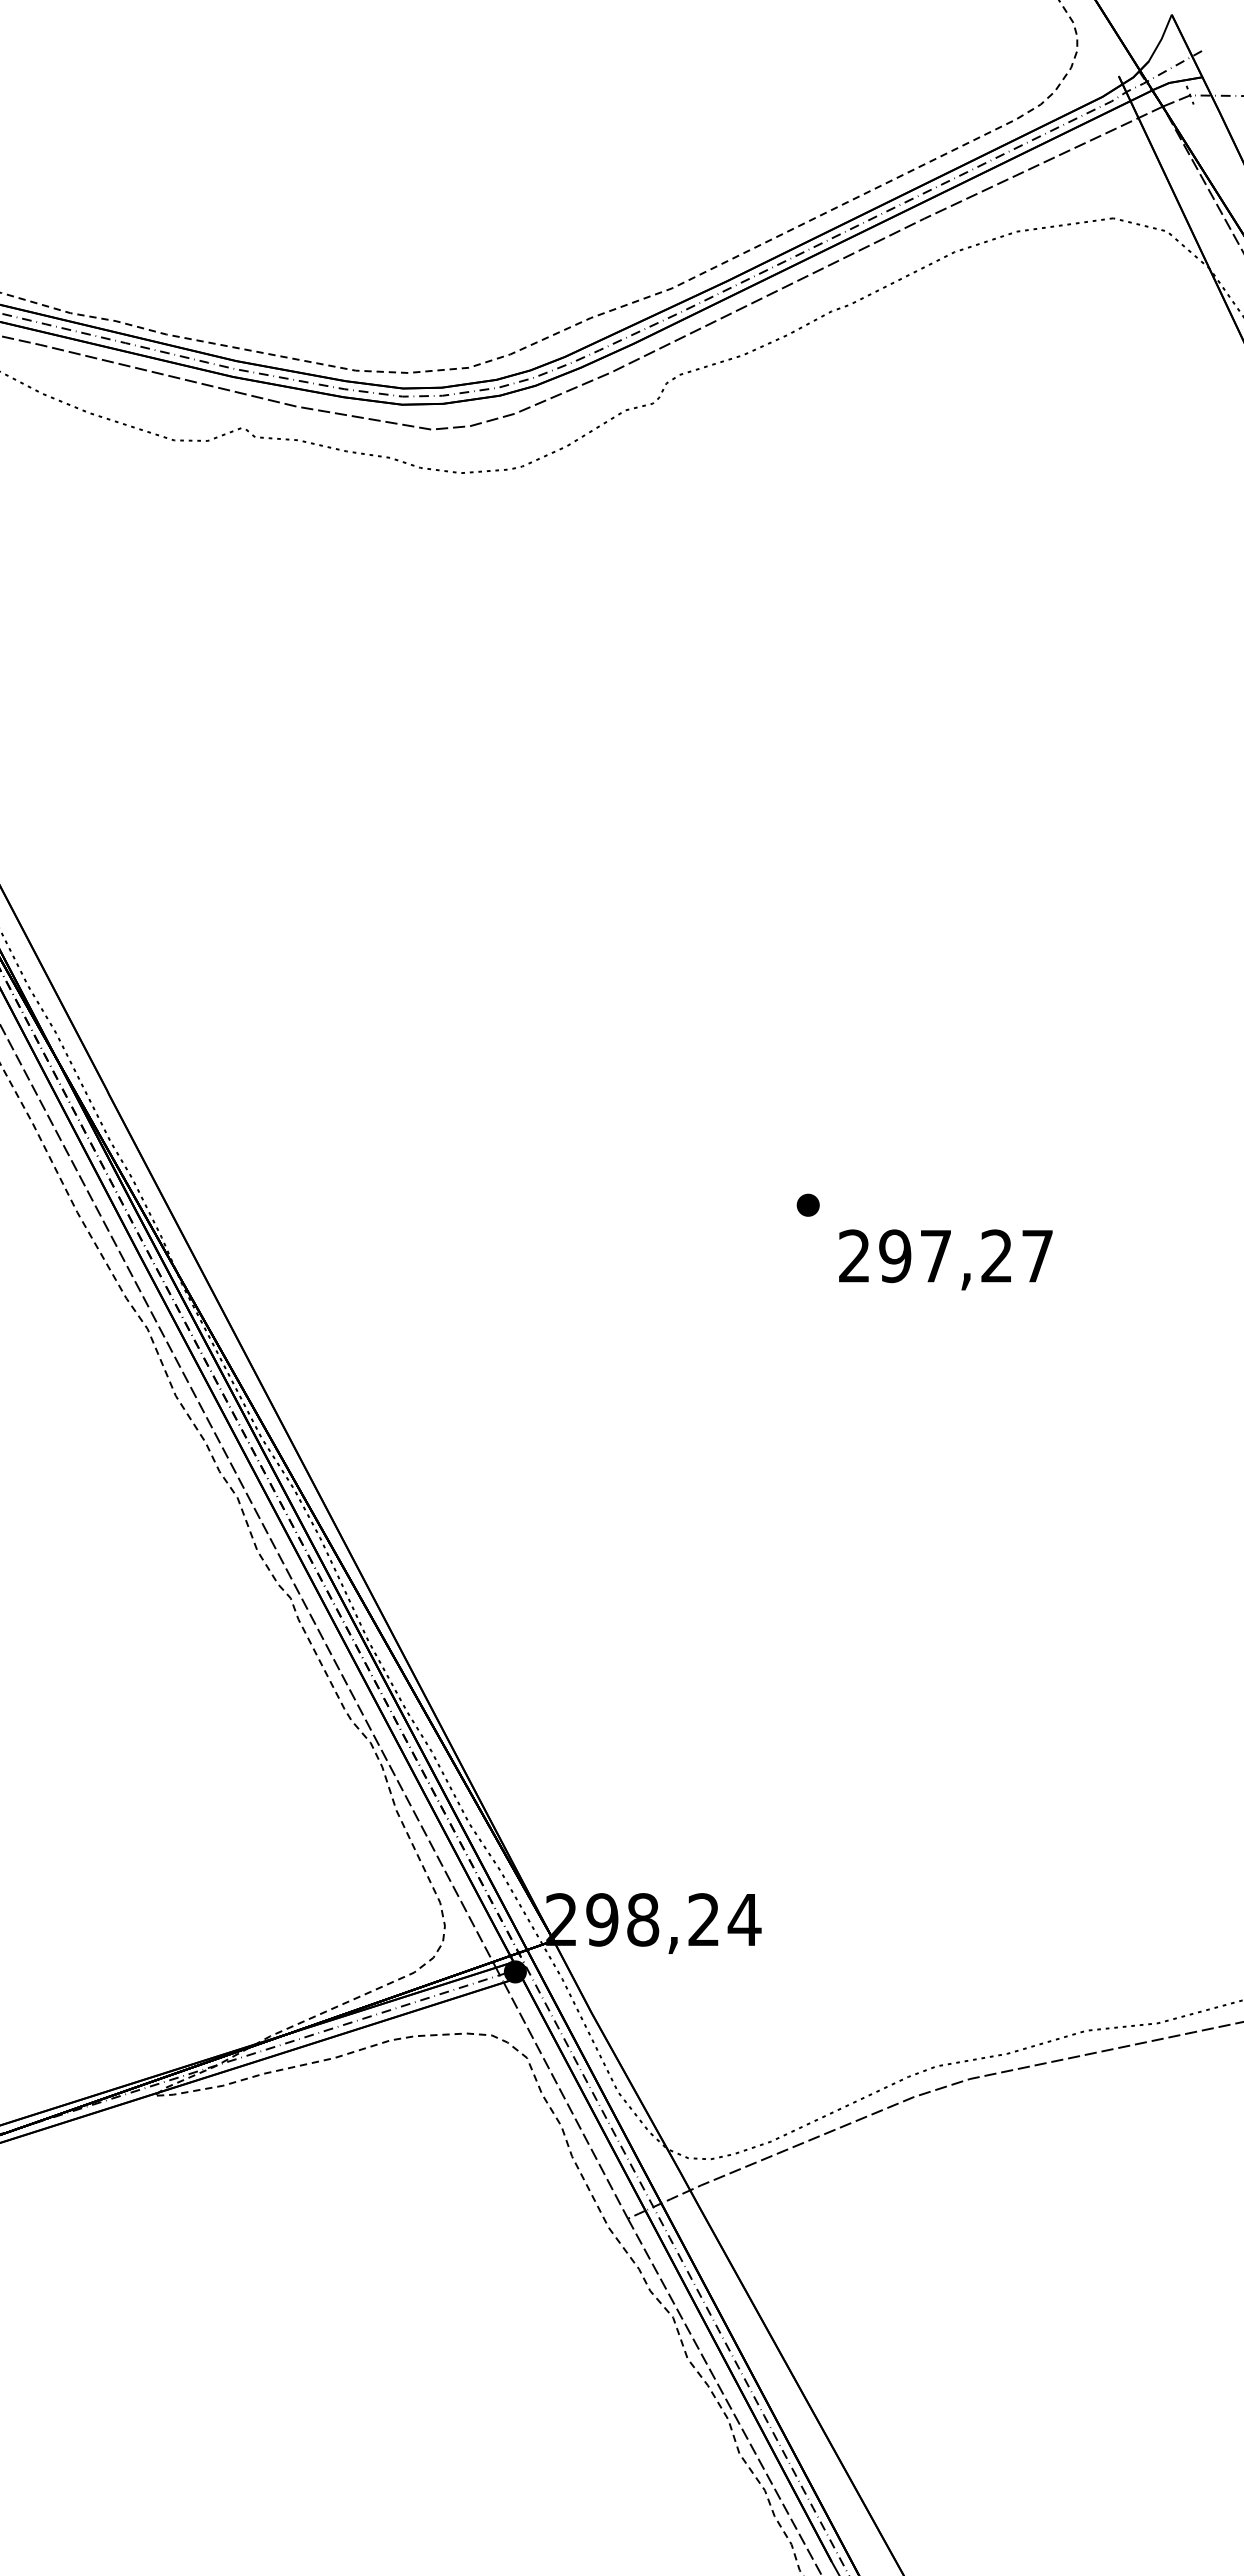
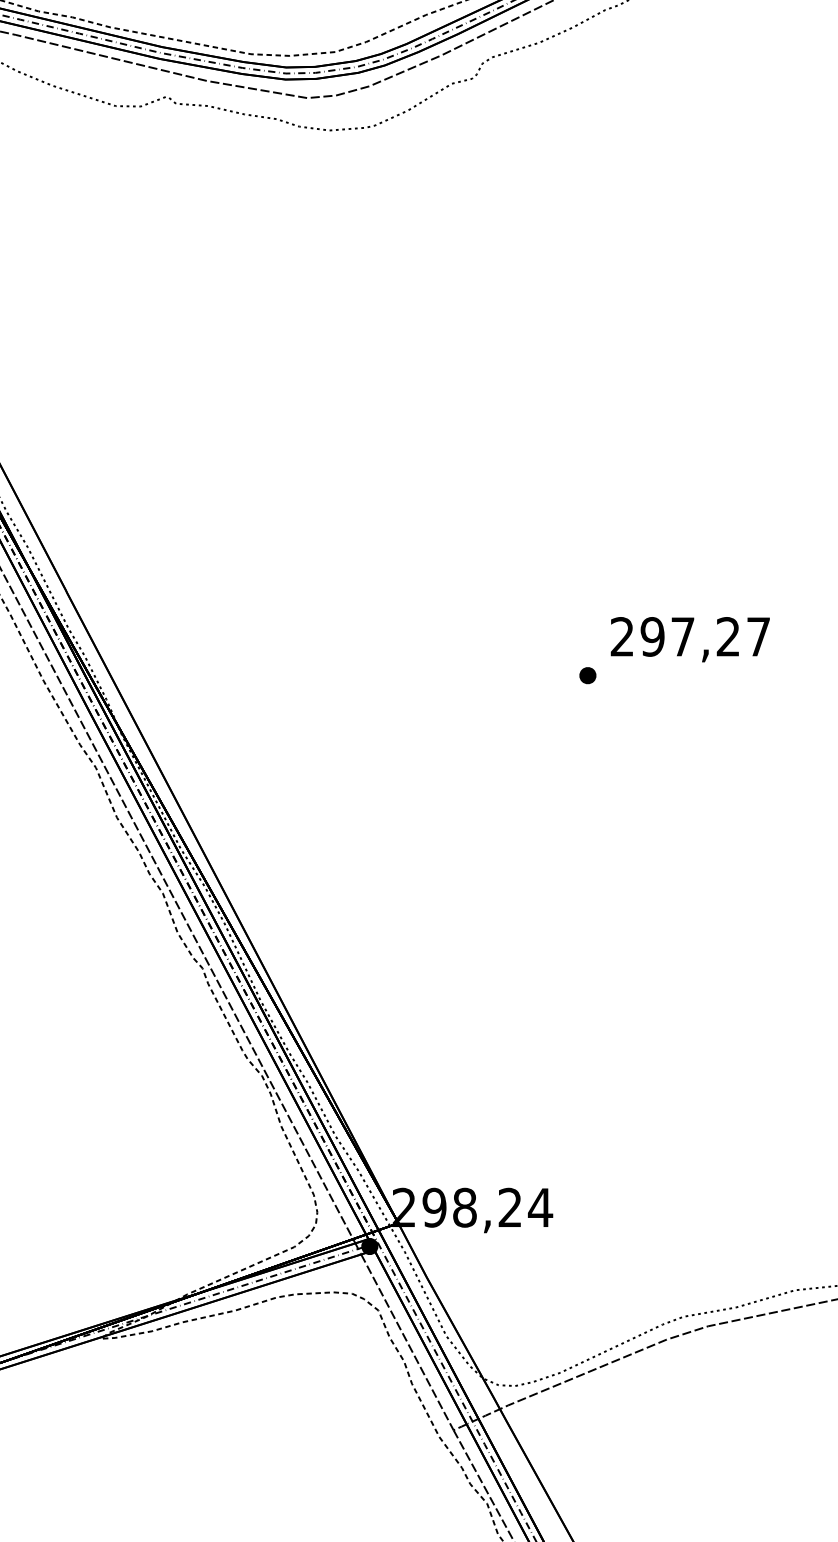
text: (945, 1259) -> (690, 639), moved

